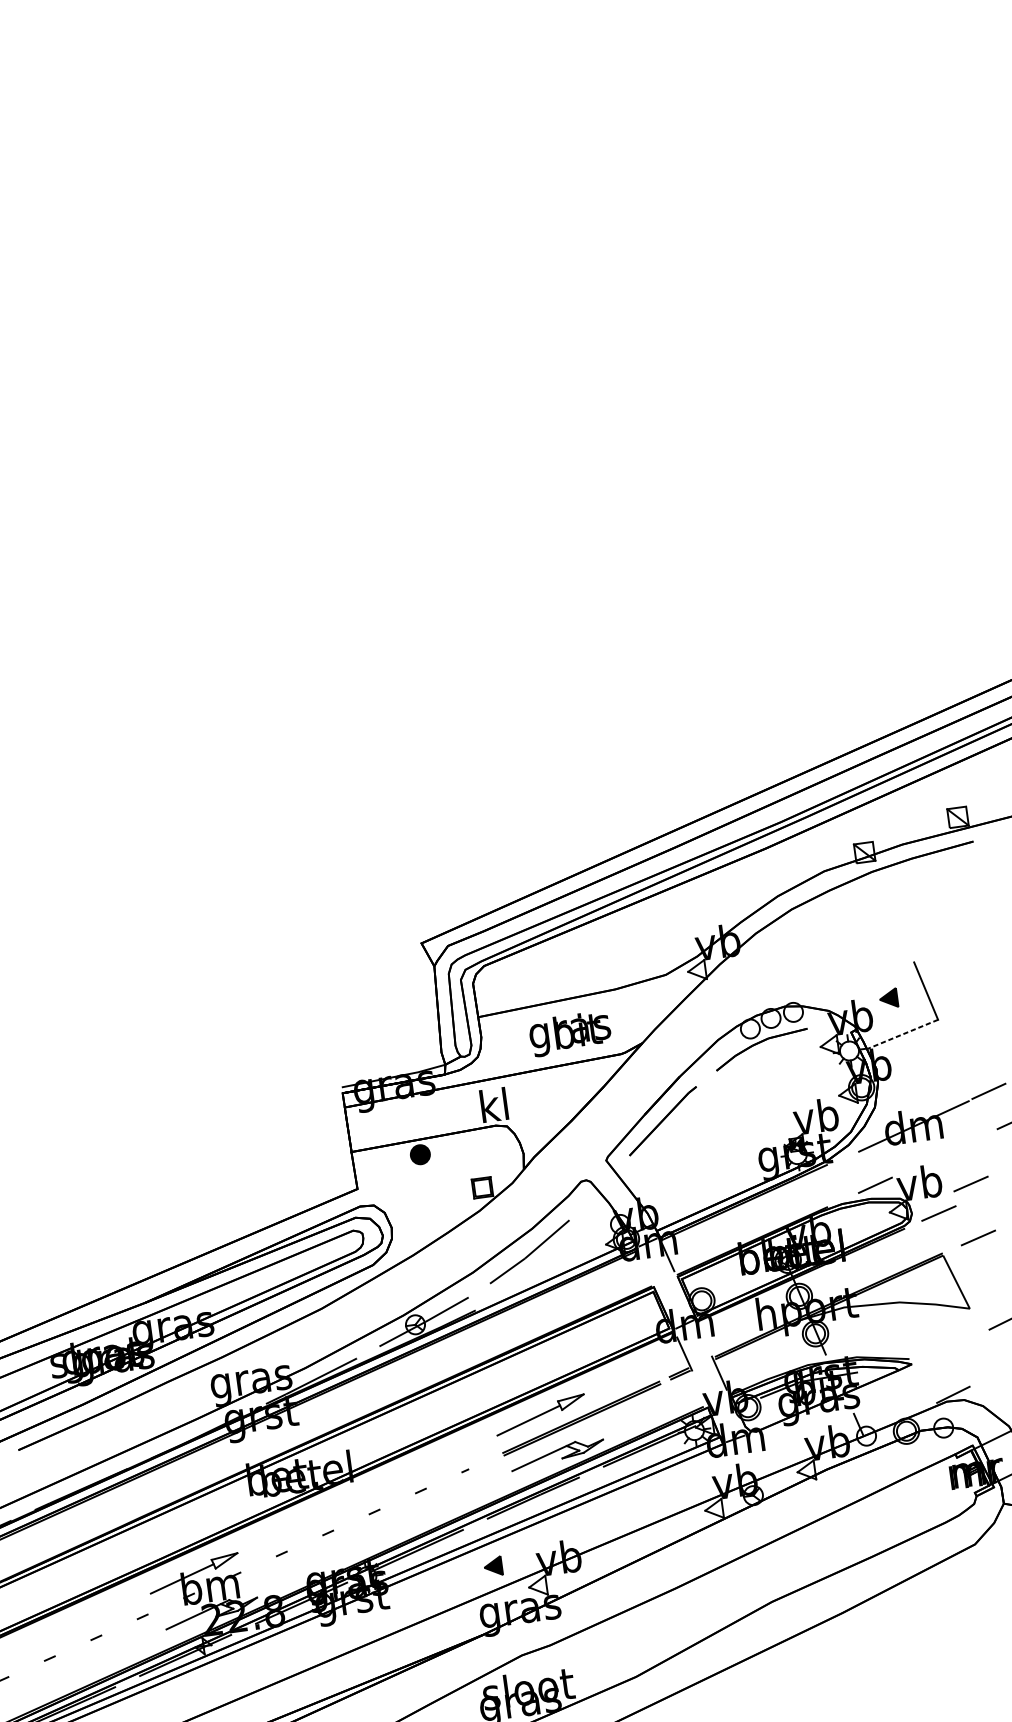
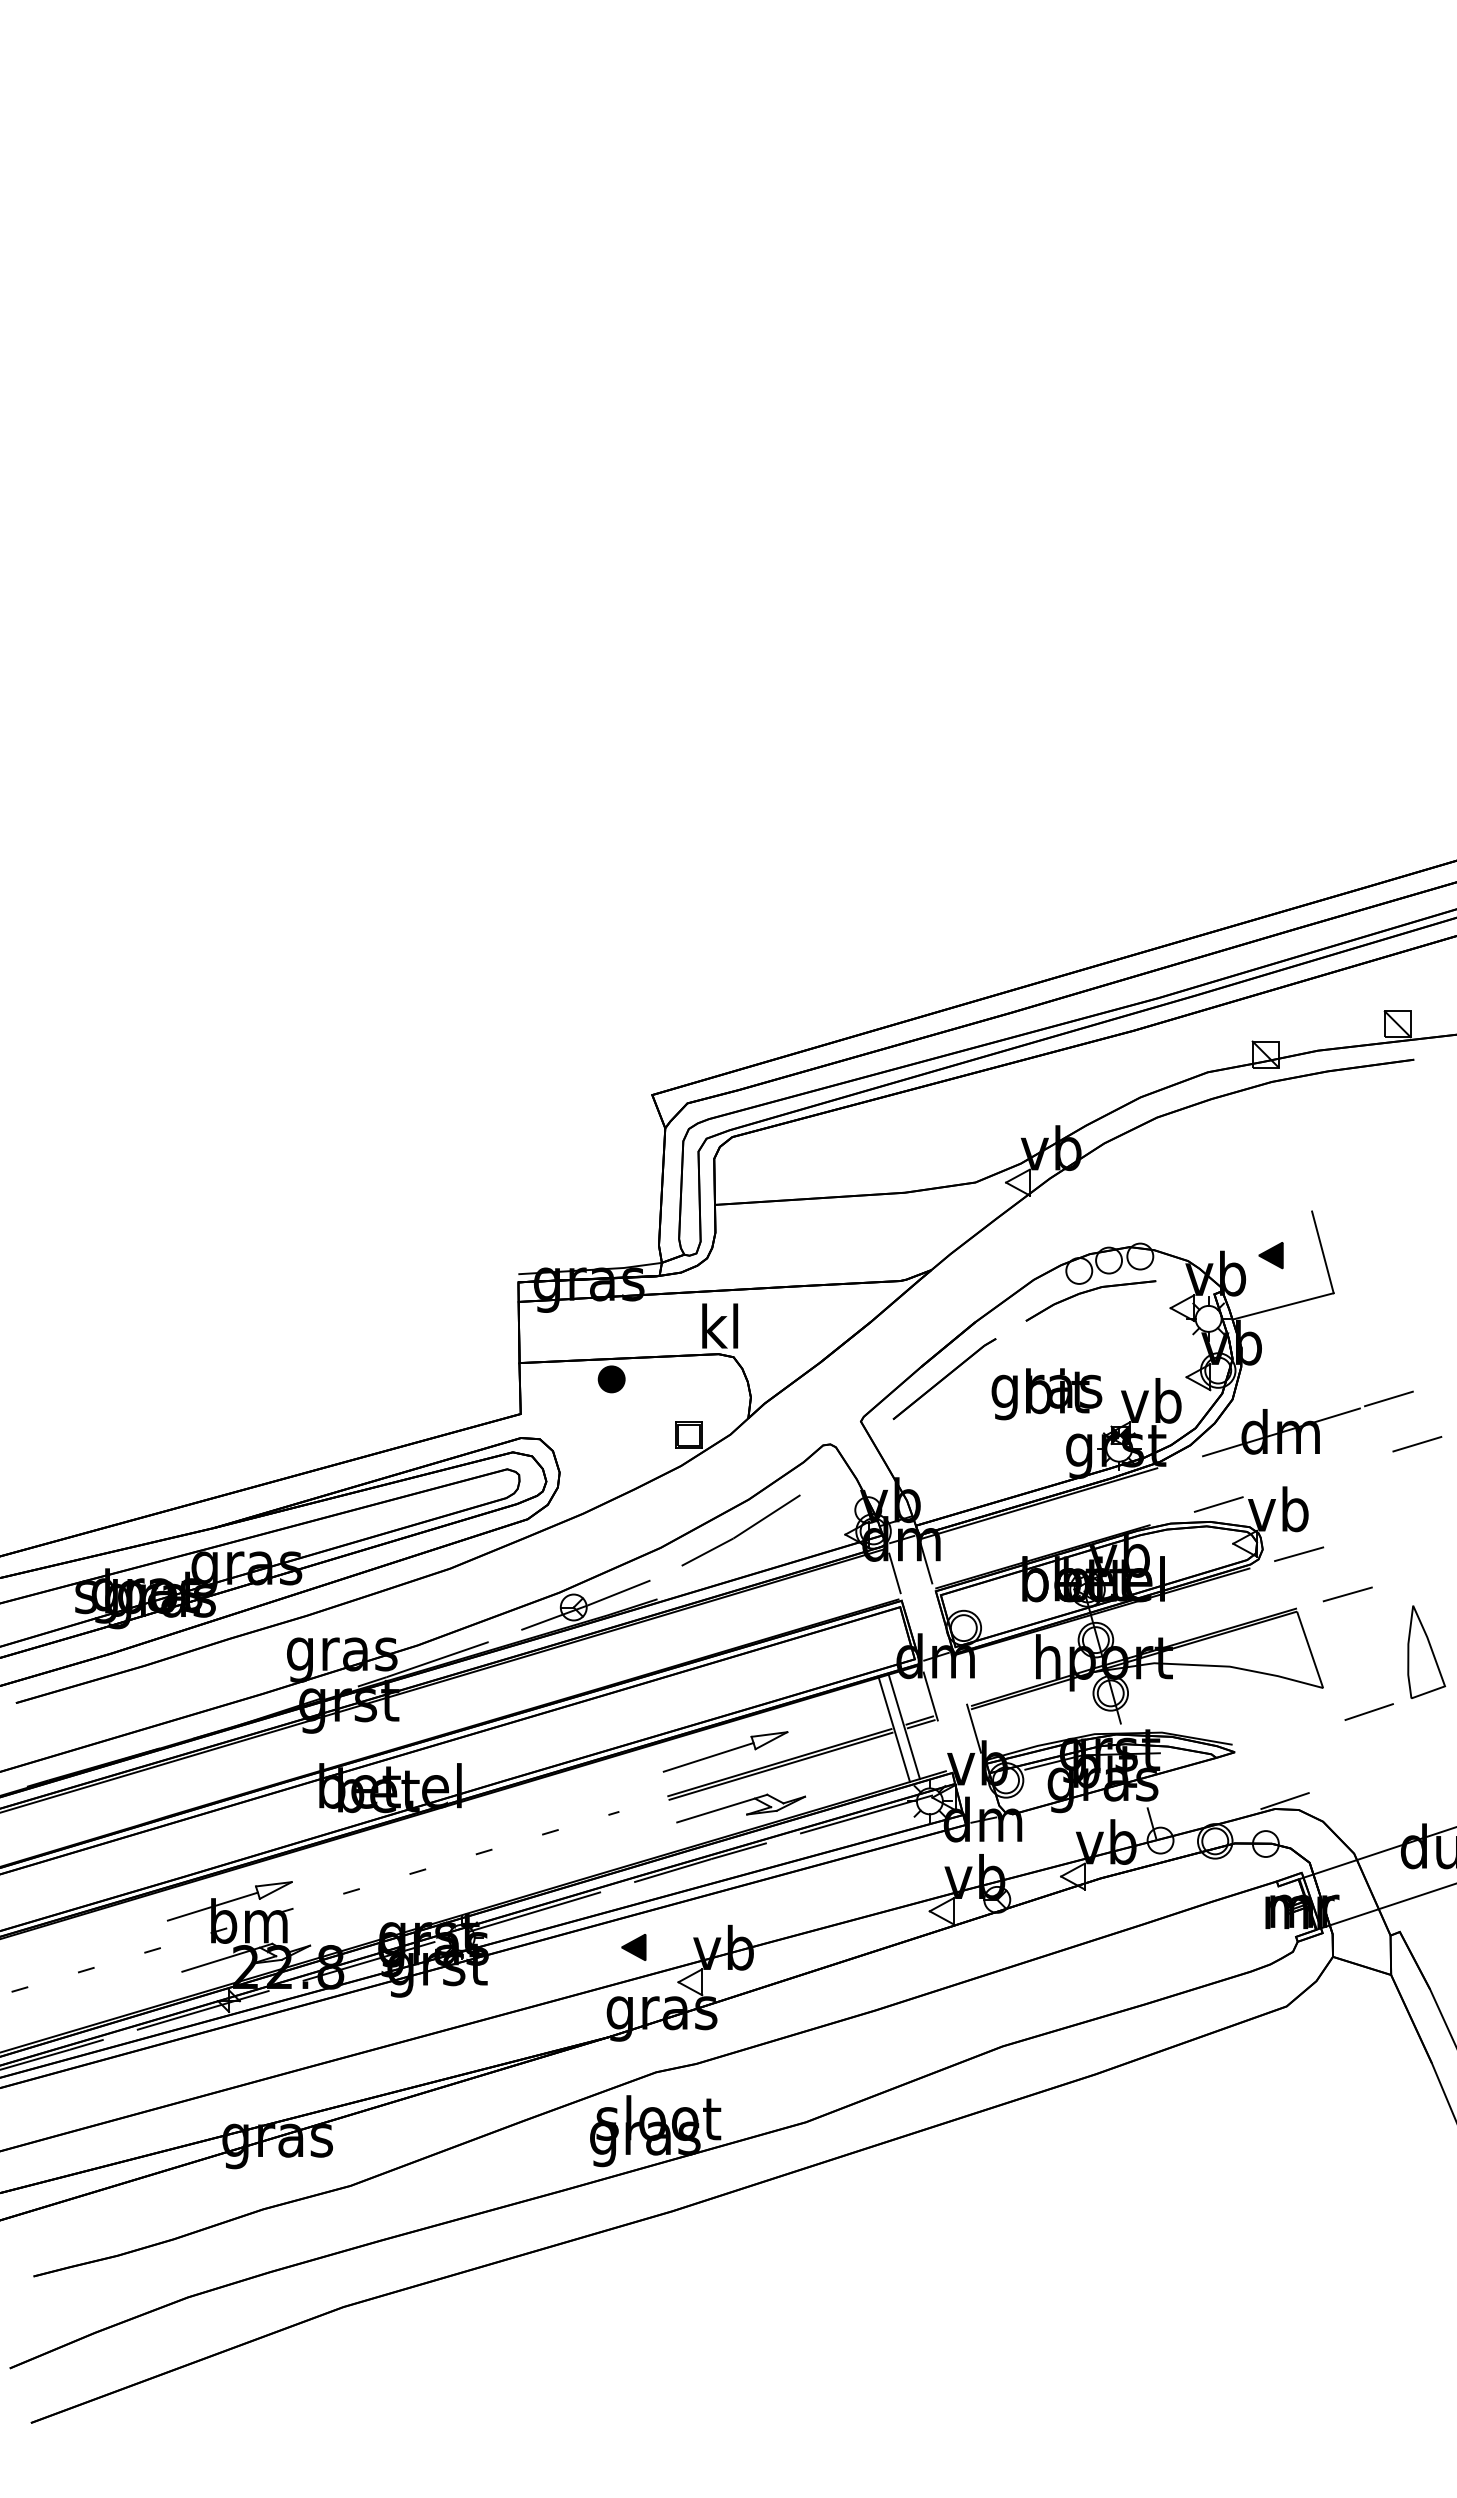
text: (570, 1034) -> (1046, 1394), moved
line: (902, 1034) -> (1283, 1306), dashed -> solid
line: (970, 1184) -> (1347, 1520), removed
line: (645, 1267) -> (894, 1573), added
line: (667, 1378) -> (903, 1726), added
line: (661, 1381) -> (894, 1729), added

